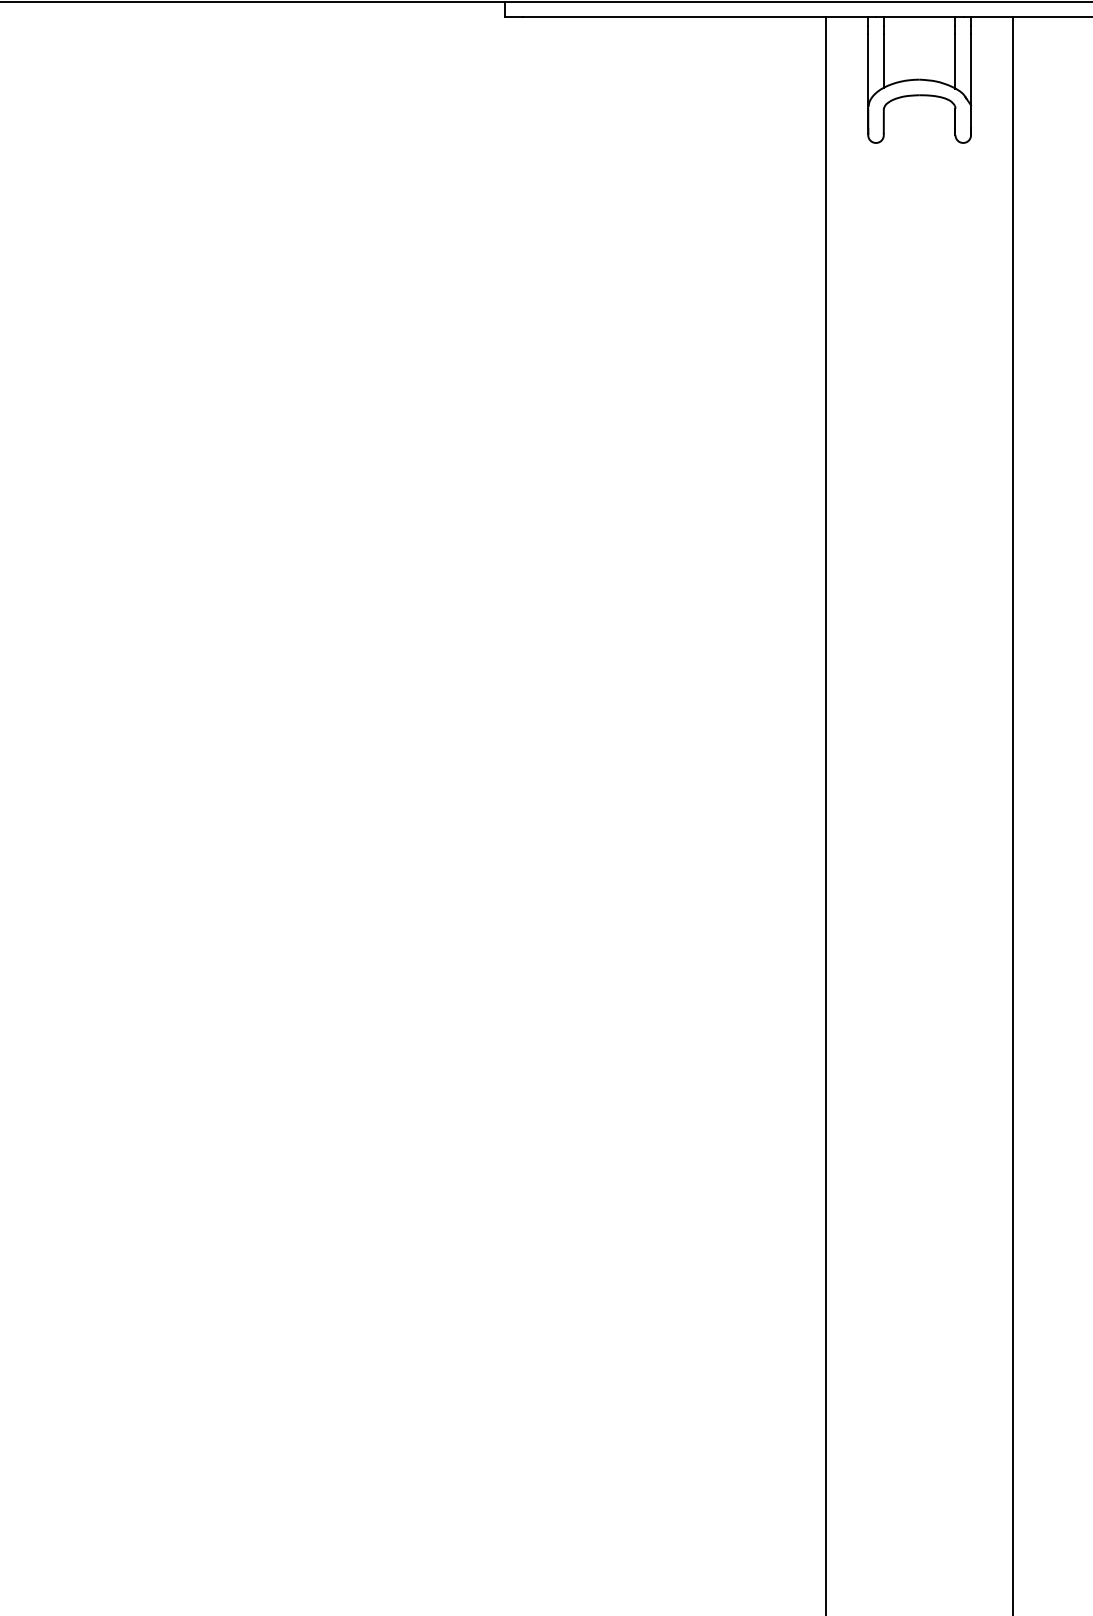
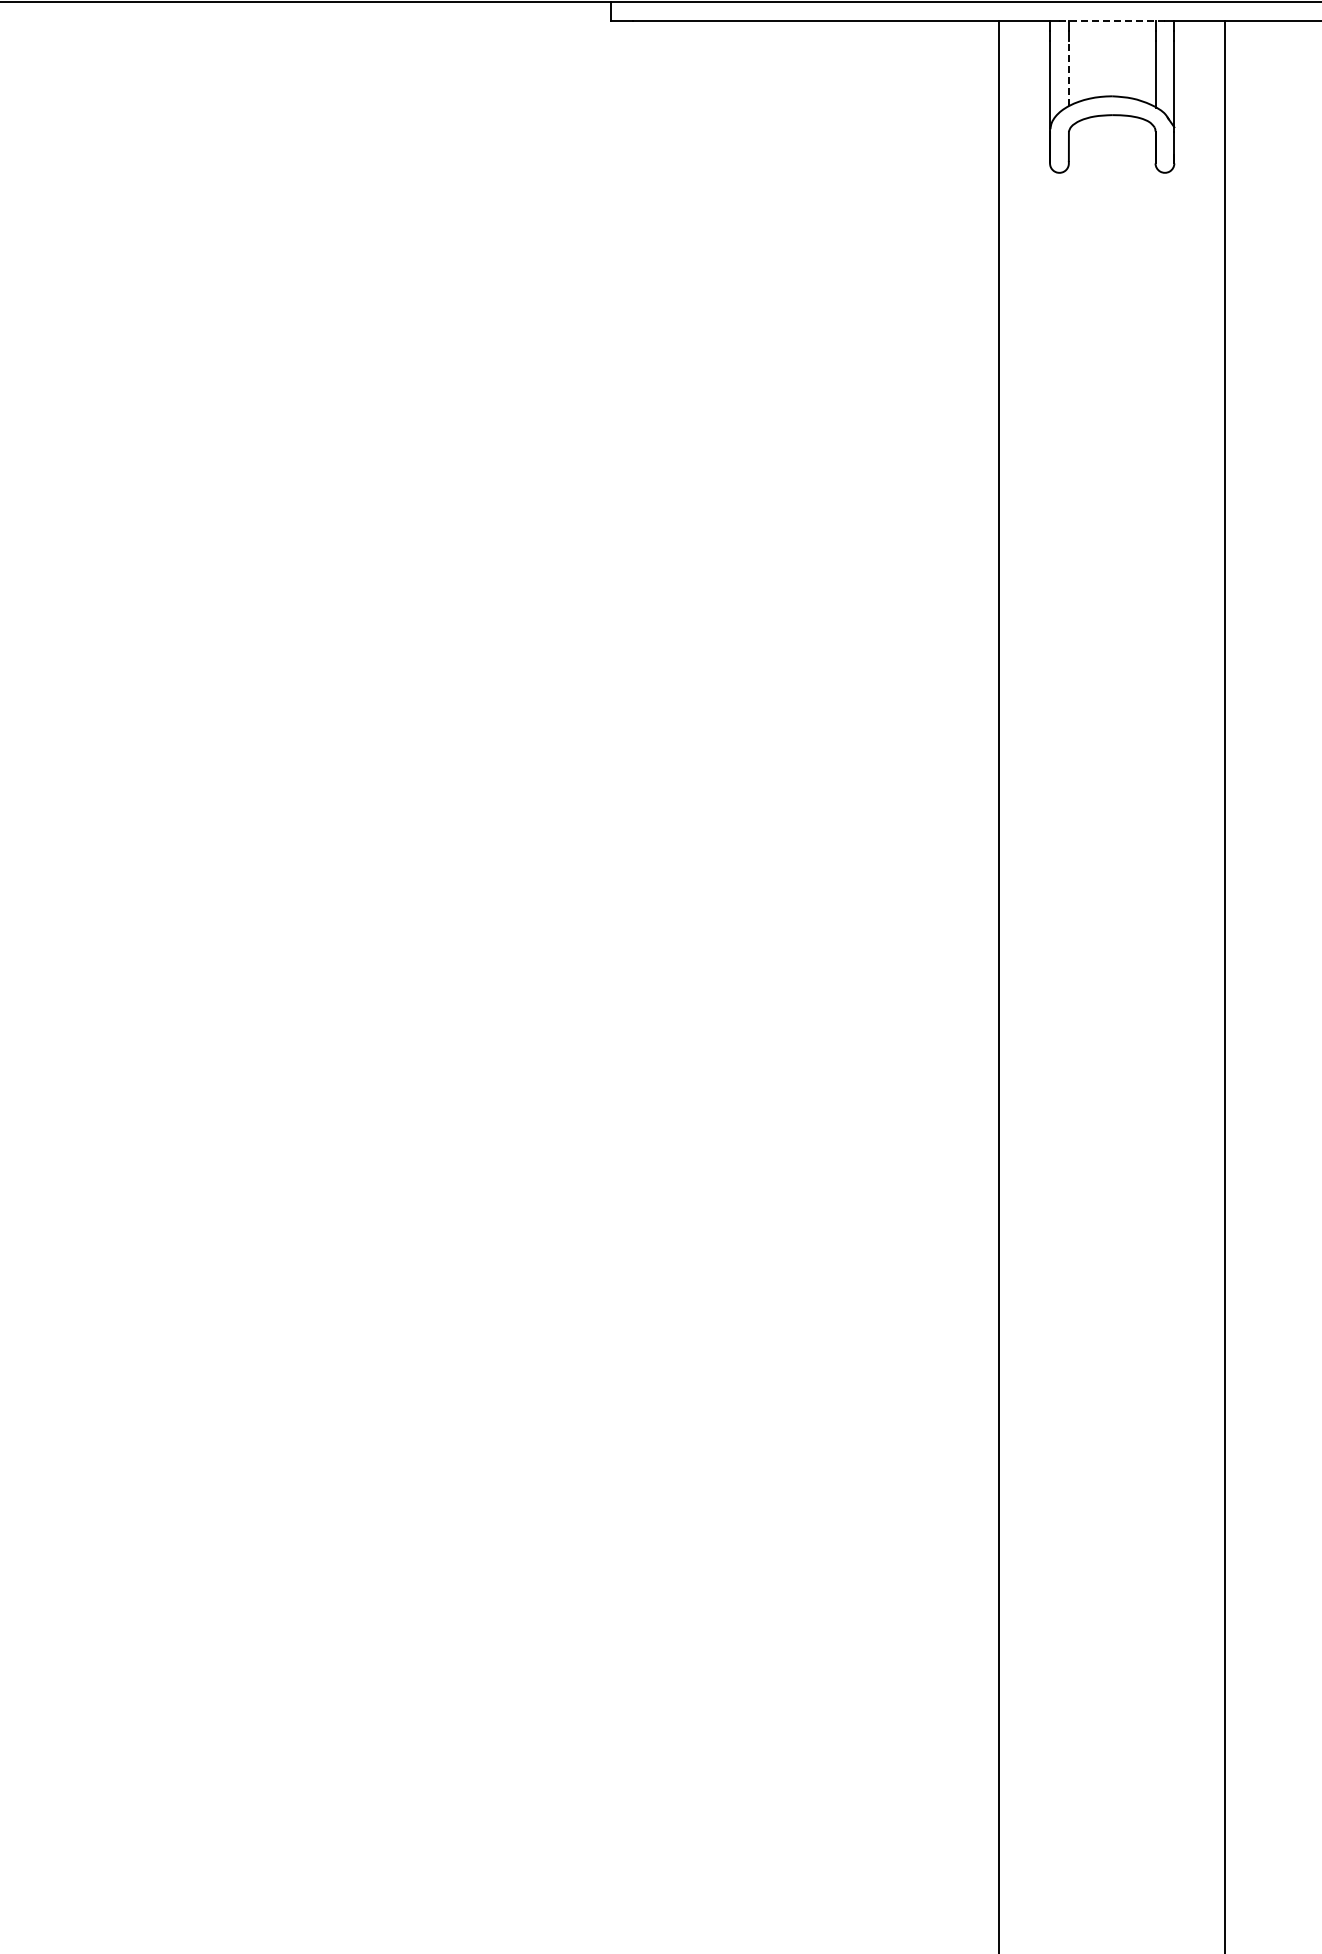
line: (919, 16) -> (1111, 20), solid -> dashed
line: (883, 60) -> (1068, 73), solid -> dashed

